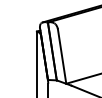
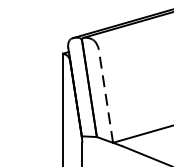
line: (62, 56) -> (106, 96), solid -> dashed

